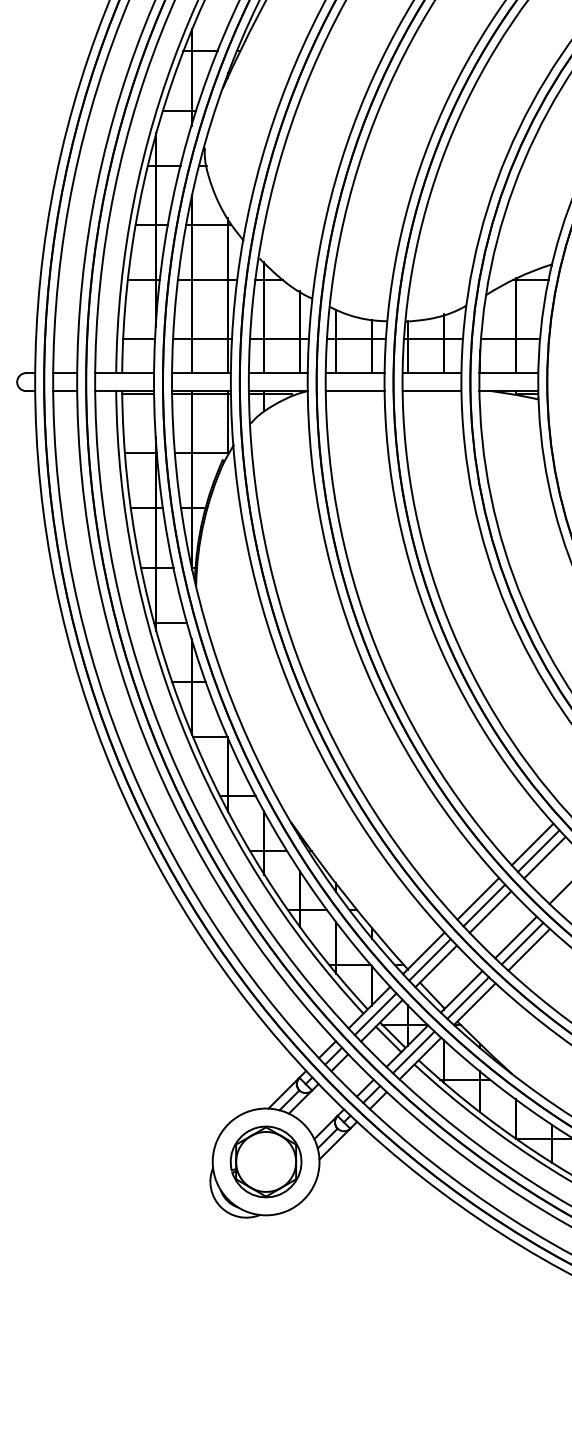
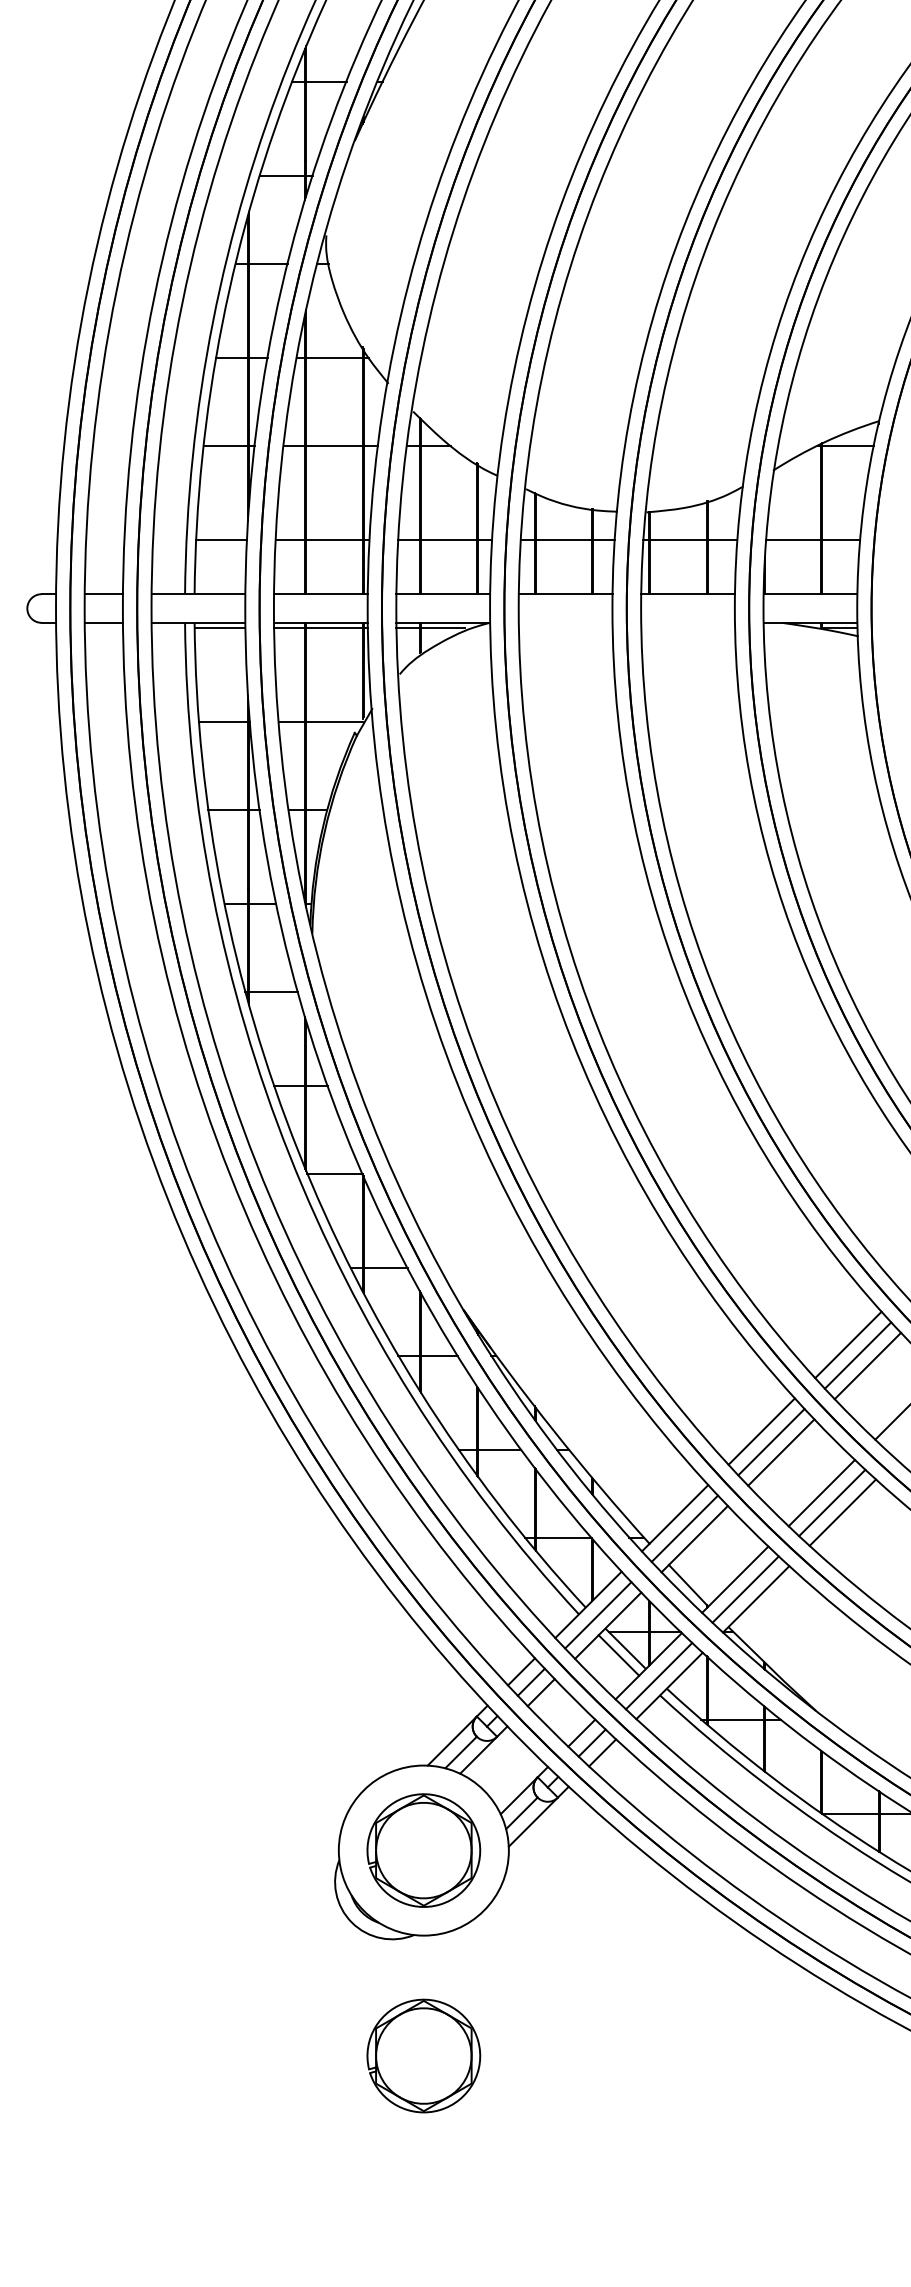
line: (354, 391) -> (564, 623), removed
line: (431, 391) -> (687, 623), removed
part: (265, 1290) -> (422, 2055), added

